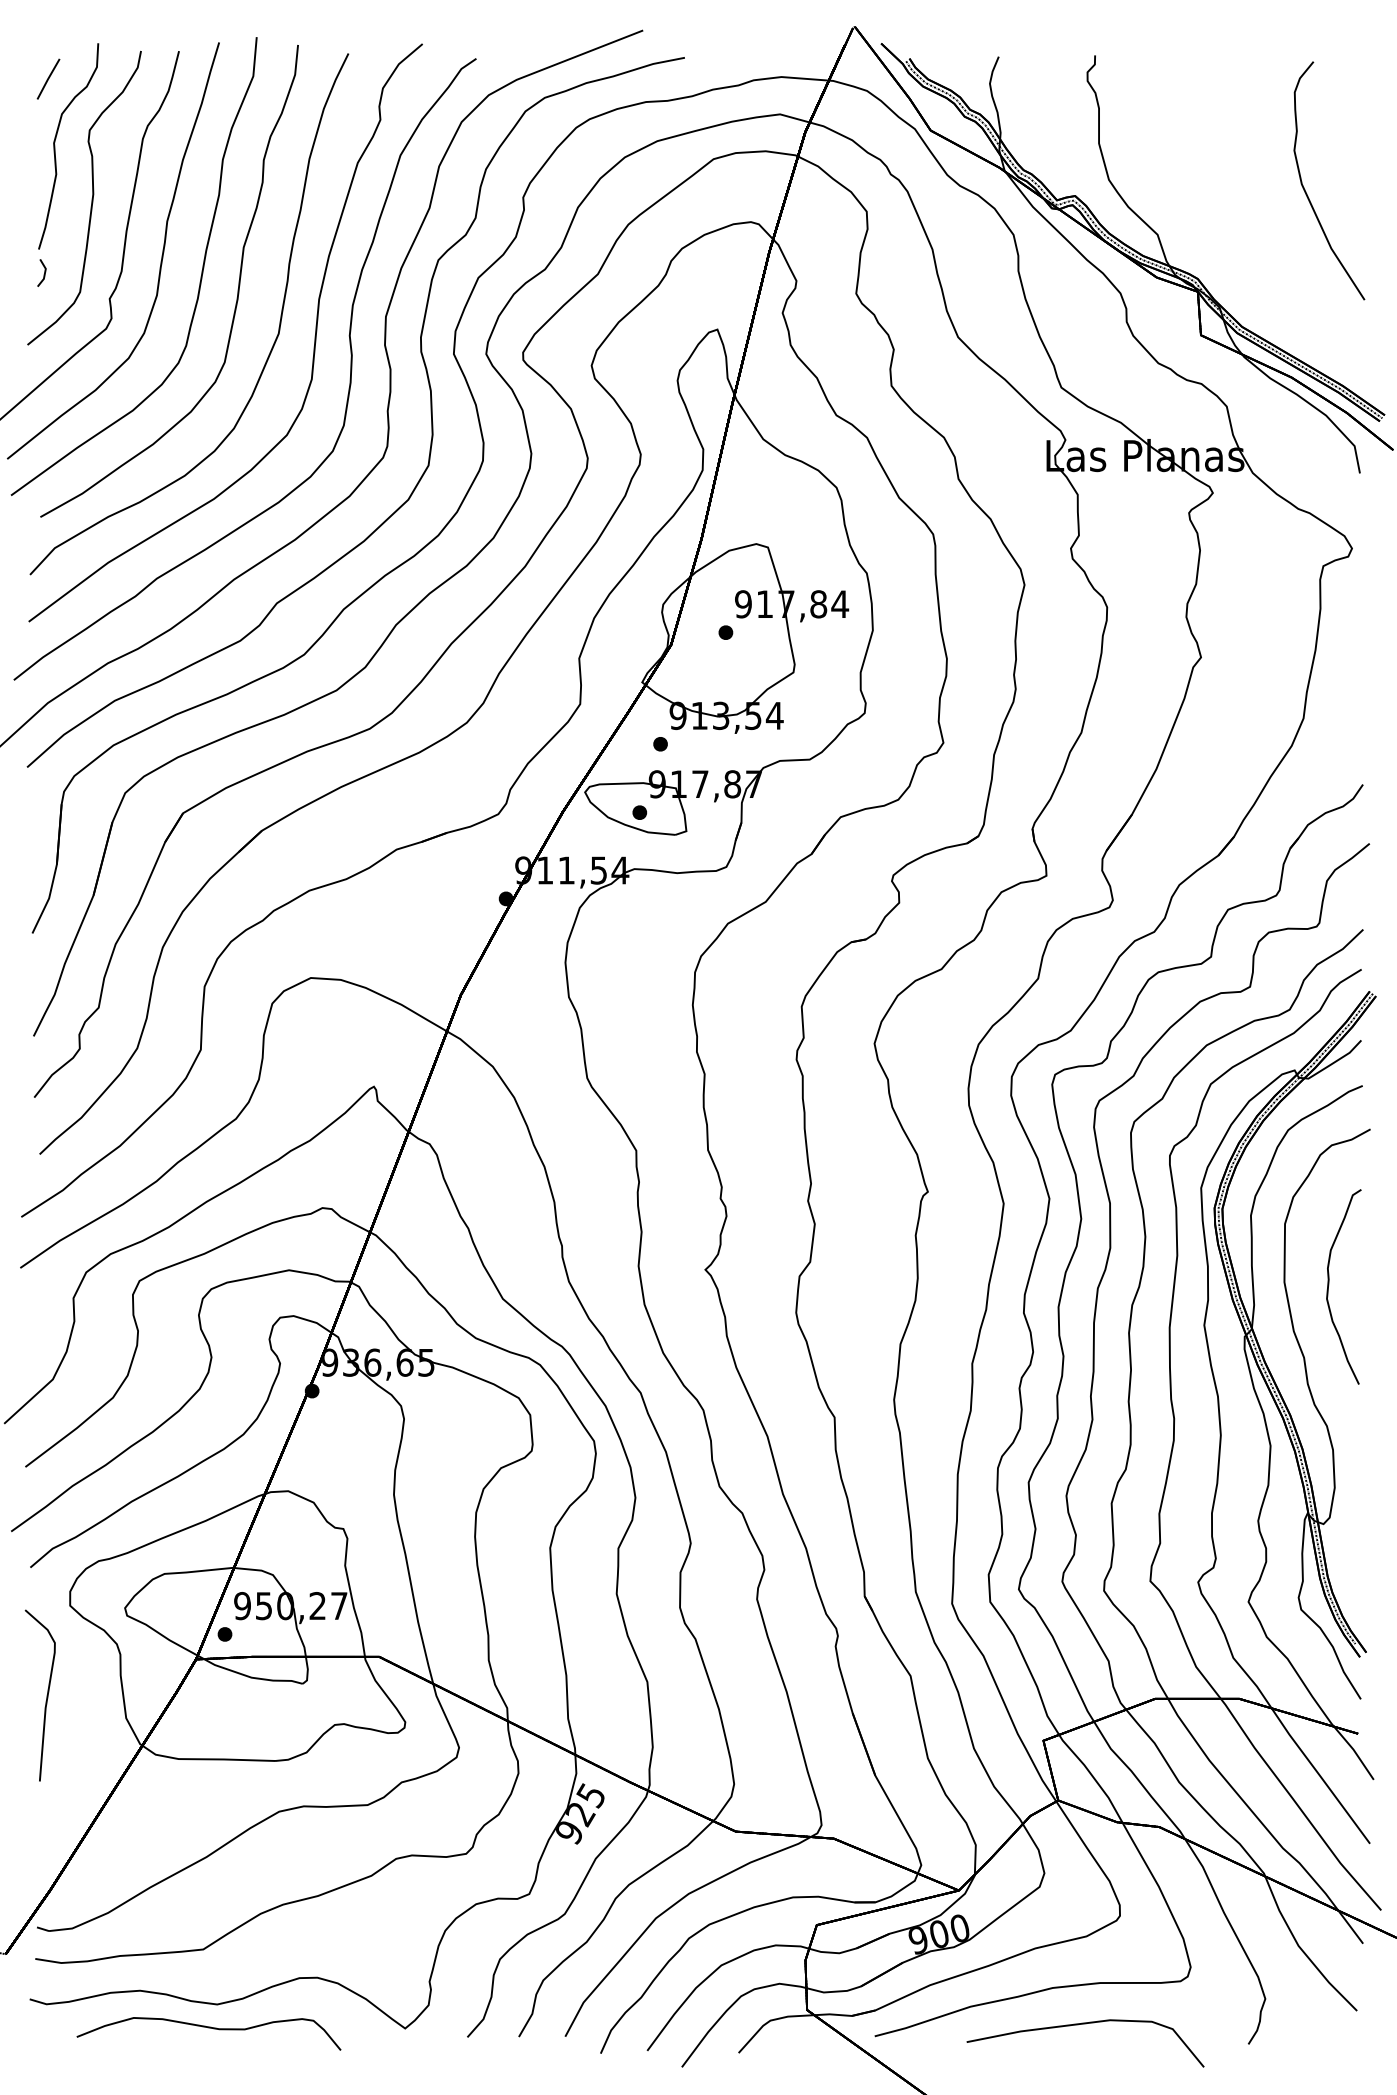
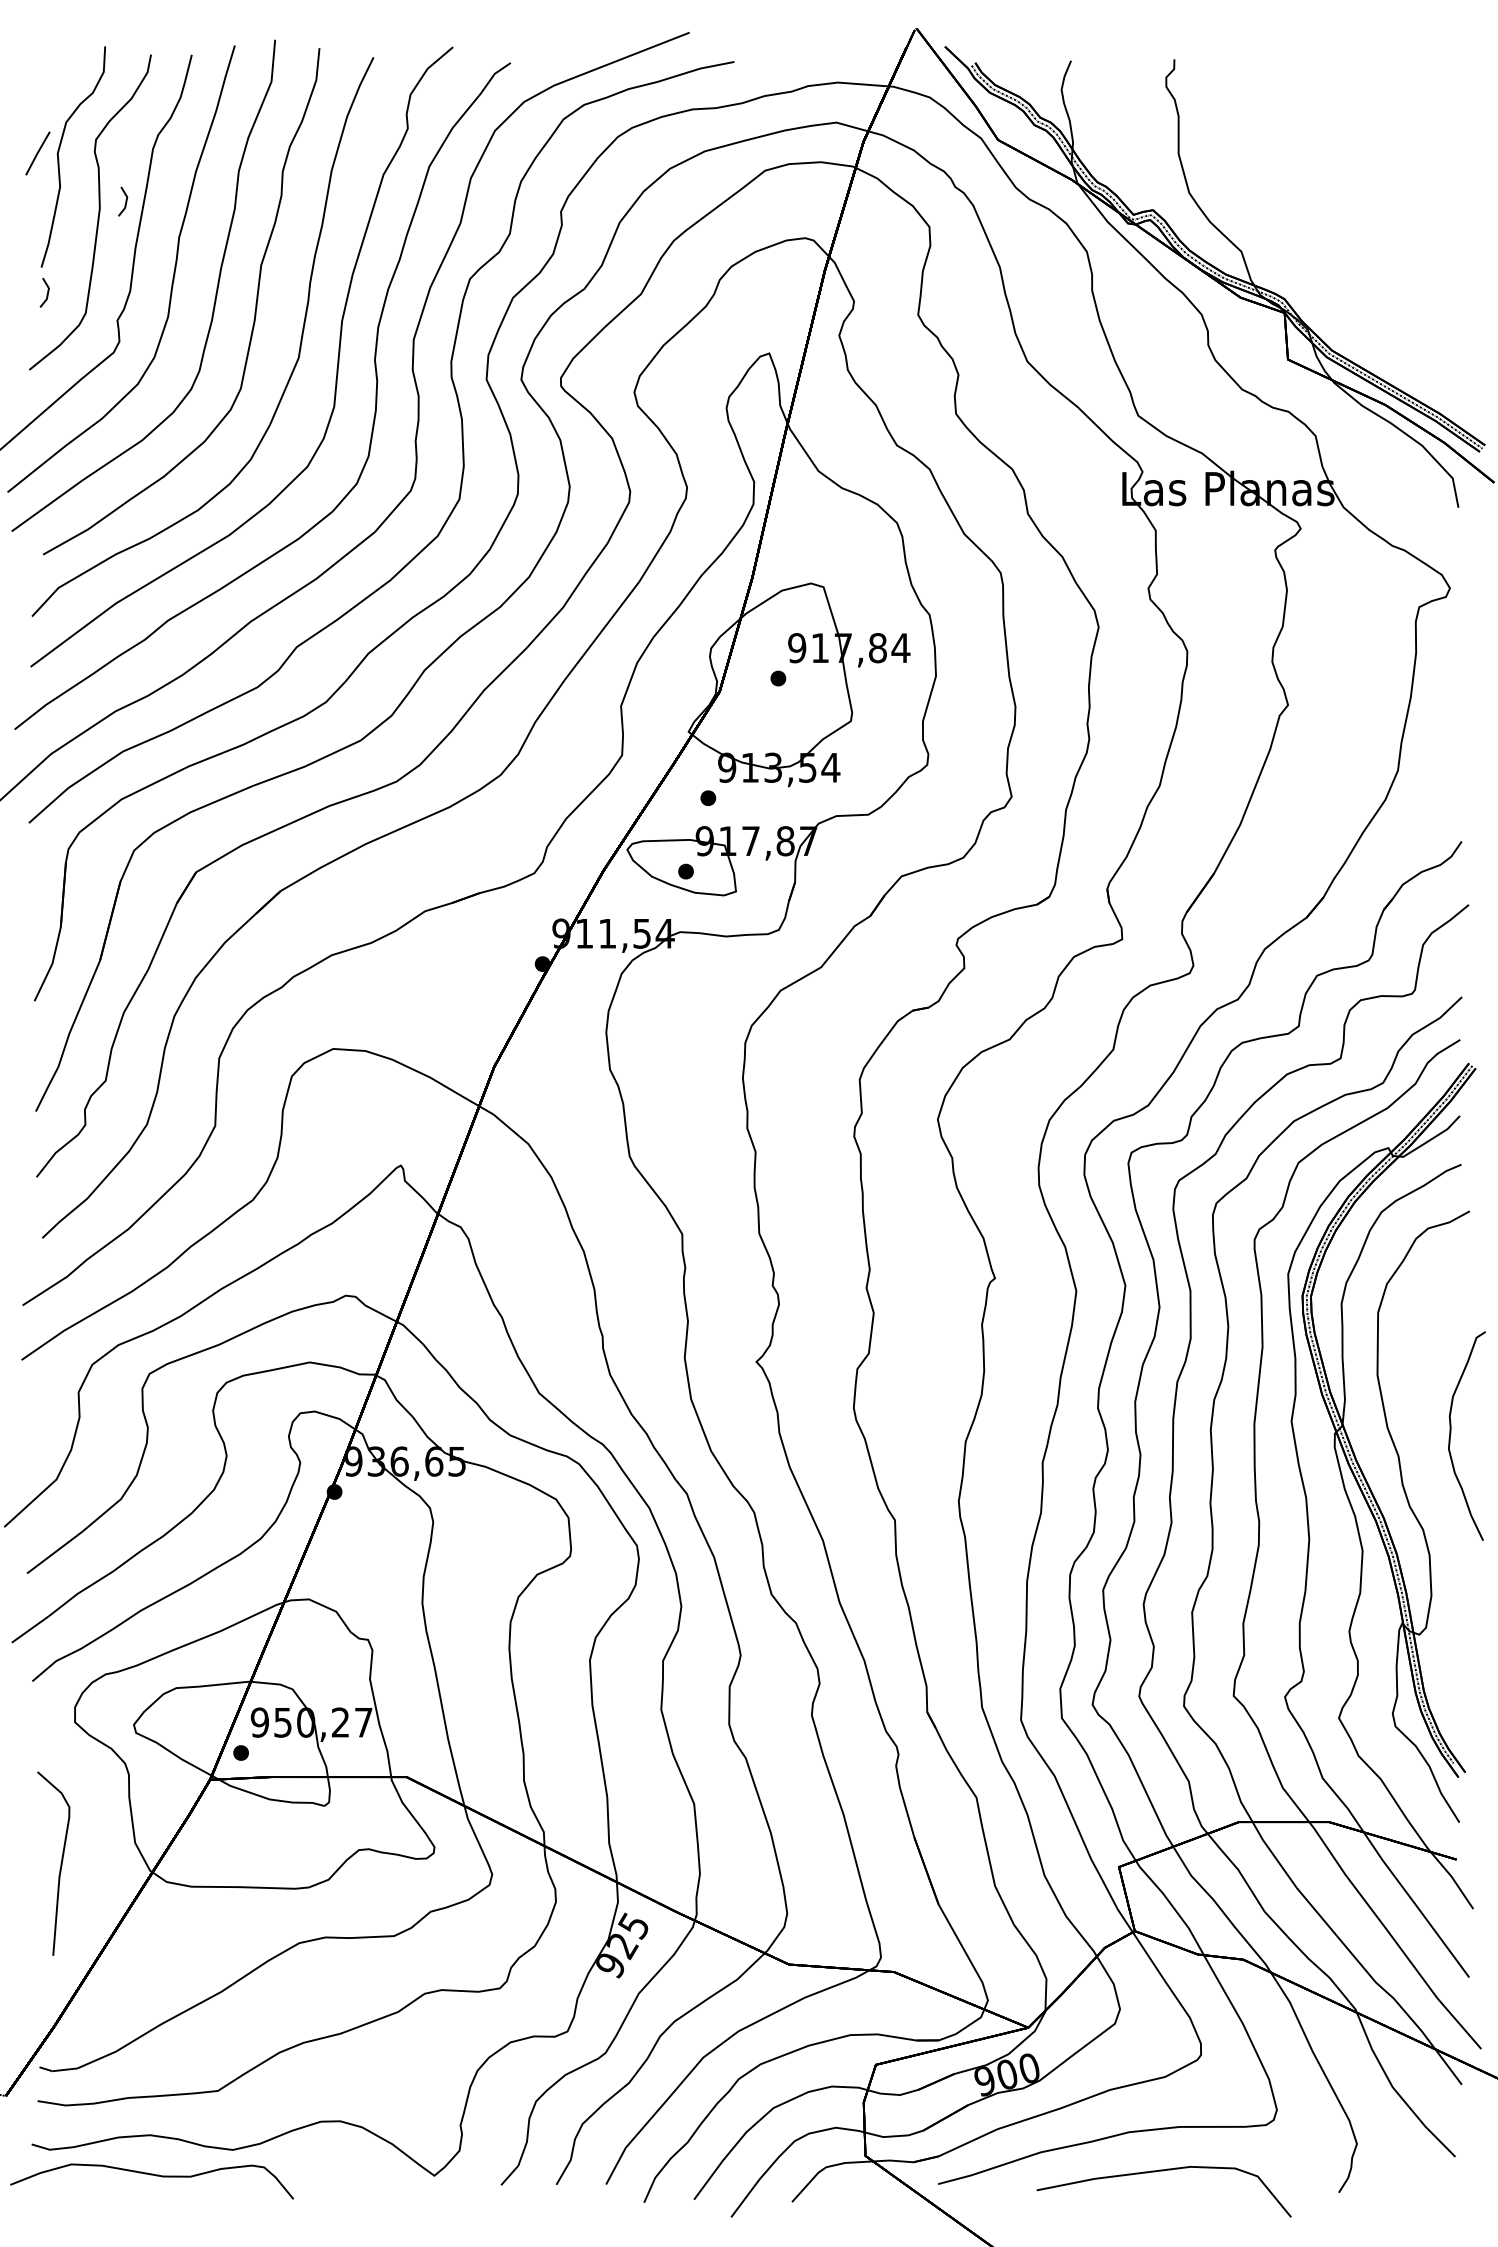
line: (48, 78) -> (37, 152), moved
line: (116, 189) -> (124, 203), added
curve: (1306, 191) -> (1401, 205), removed
curve: (1329, 1285) -> (1451, 1434), moved
curve: (46, 1695) -> (60, 1863), moved
curve: (208, 2028) -> (151, 2175), moved

